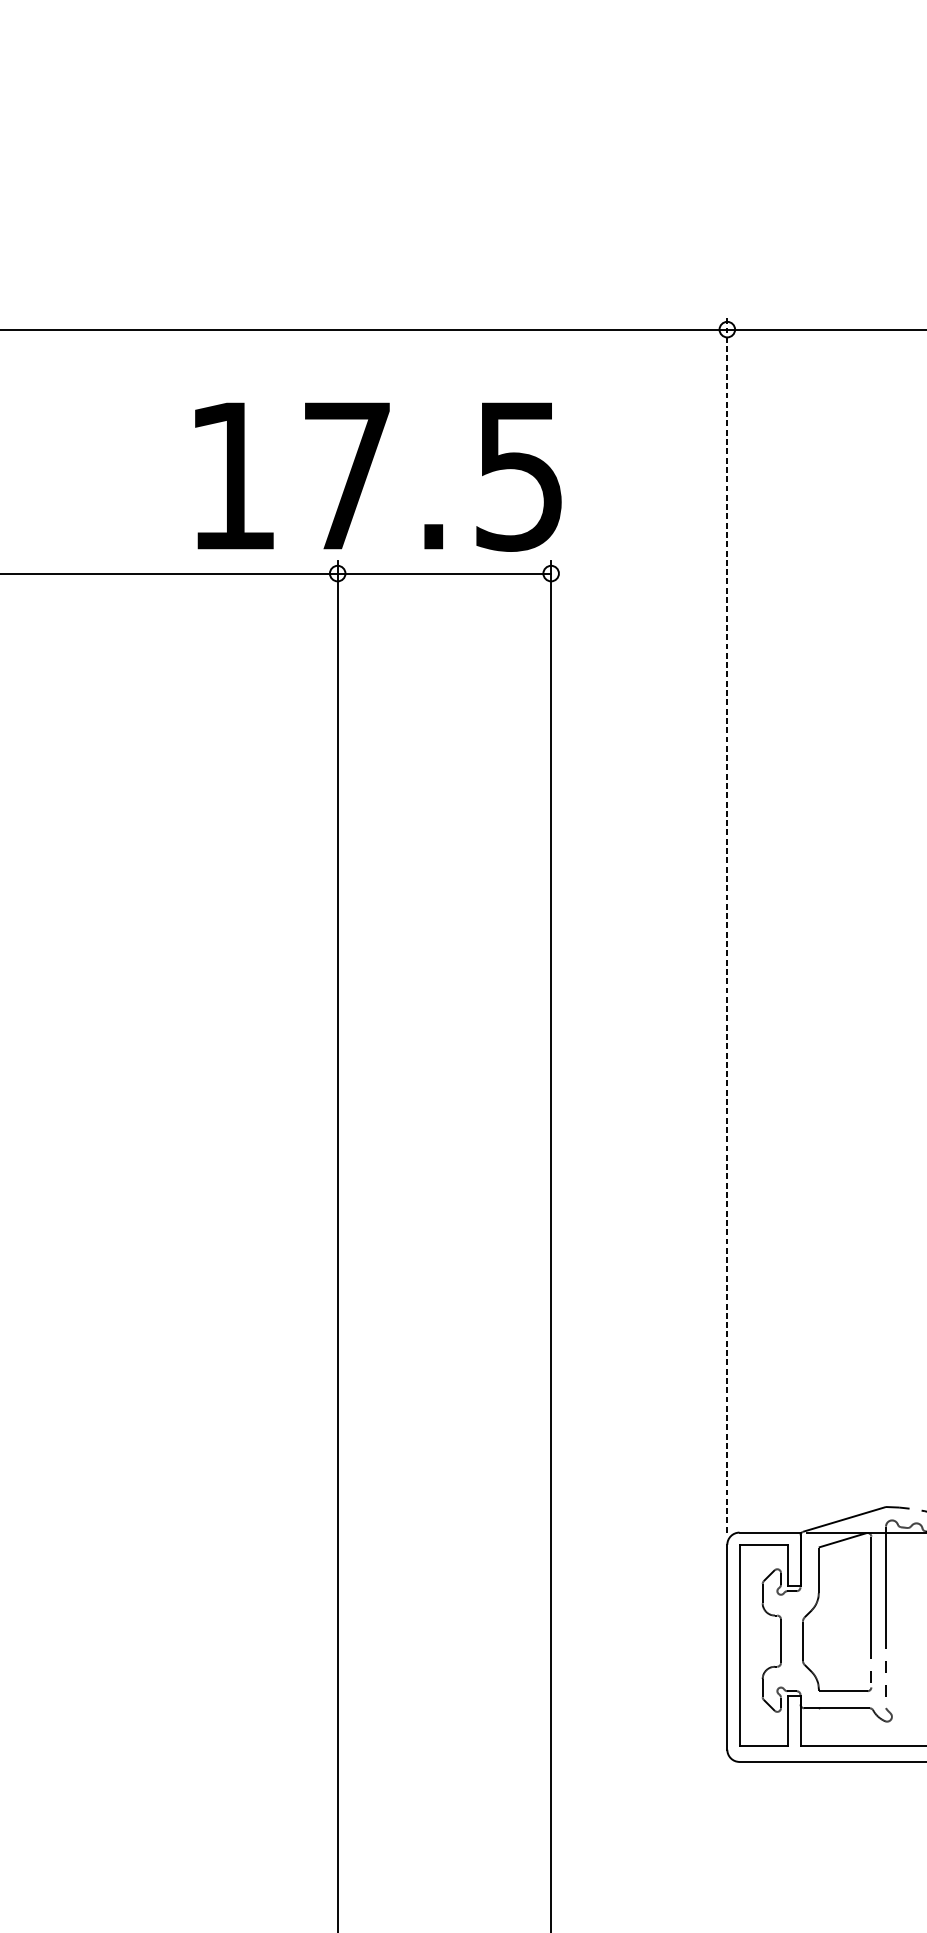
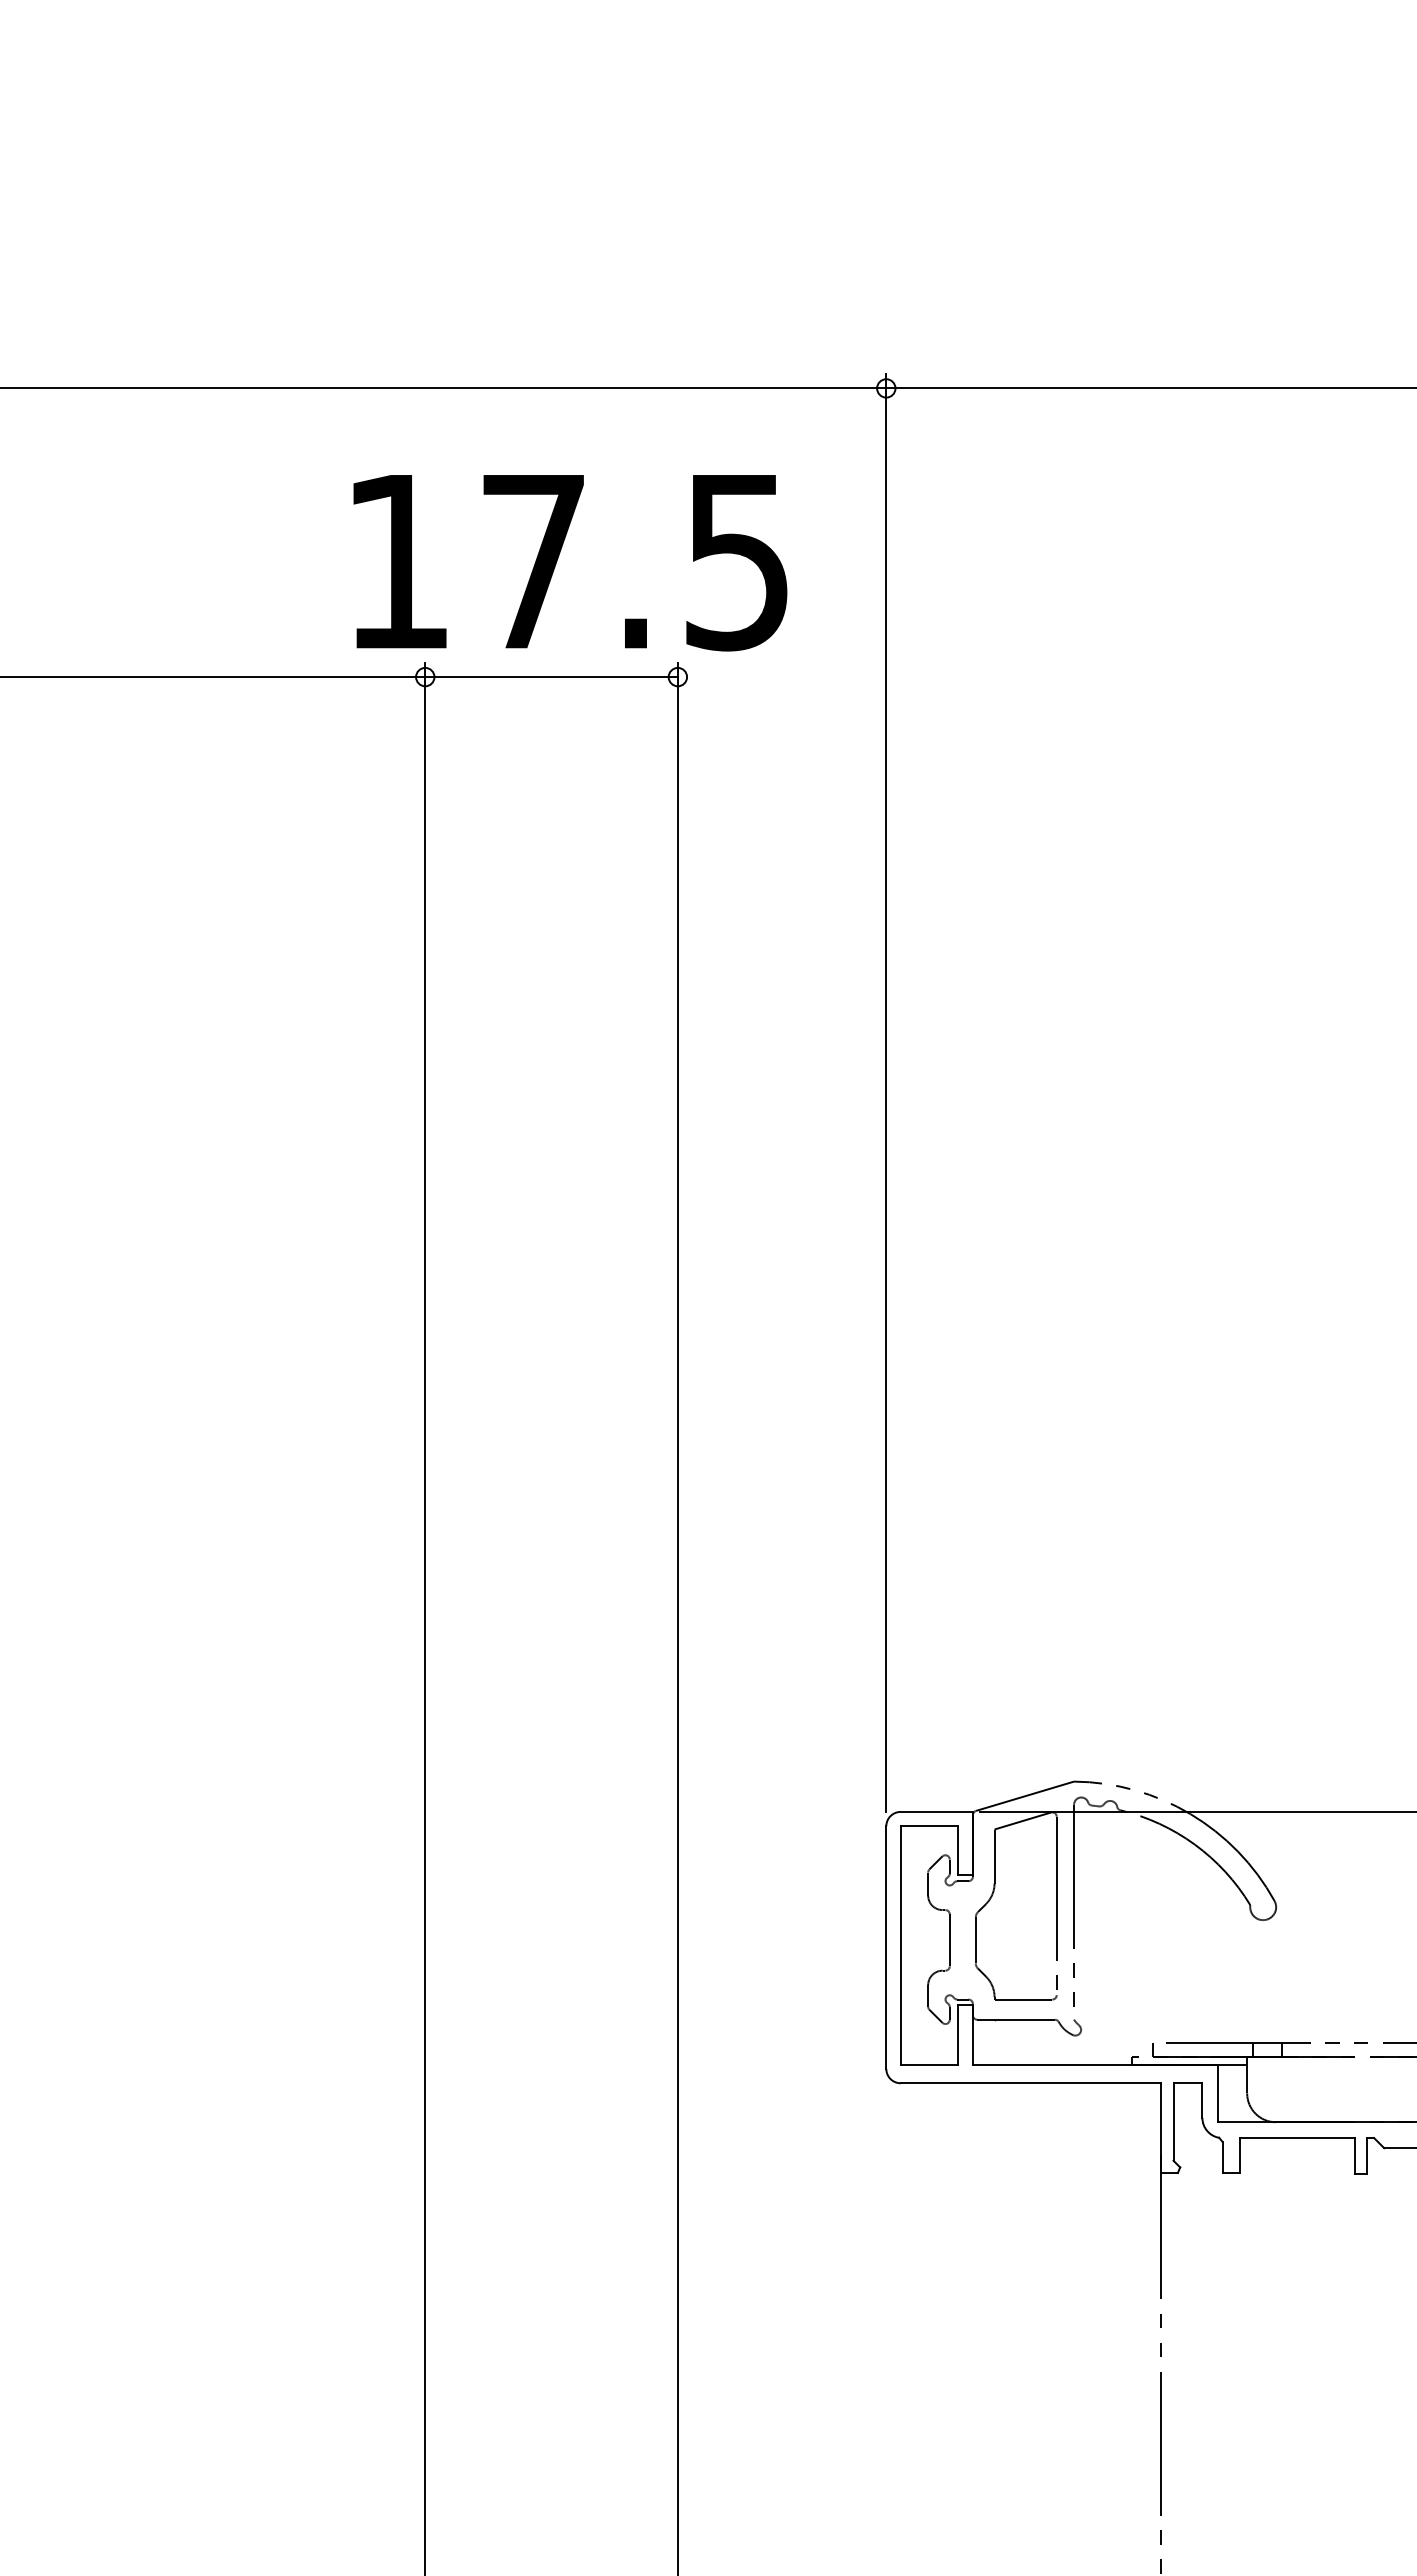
text: (378, 477) -> (570, 563), moved
line: (727, 924) -> (886, 1092), dashed -> solid

